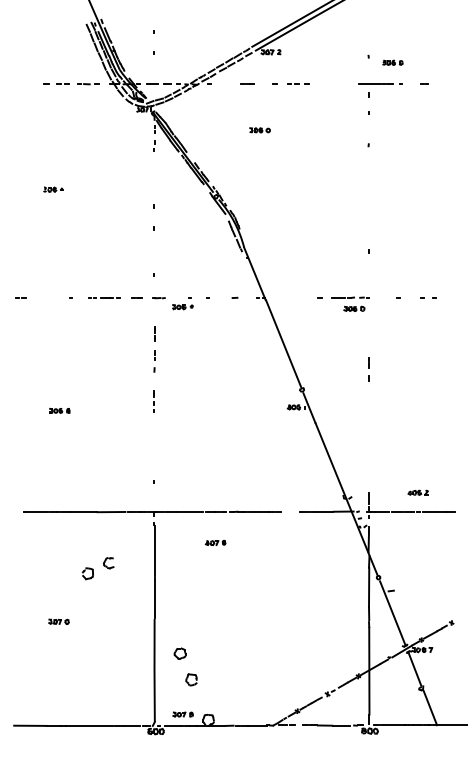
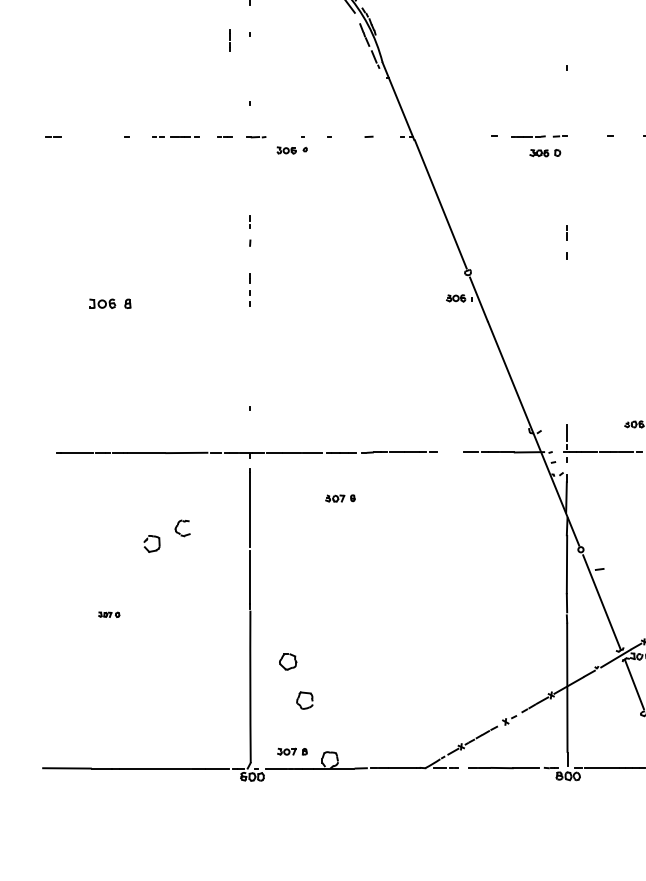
line: (154, 333) -> (229, 40), moved
part: (59, 410) -> (110, 303), size x1.4
part: (58, 621) -> (108, 614), size x0.7

